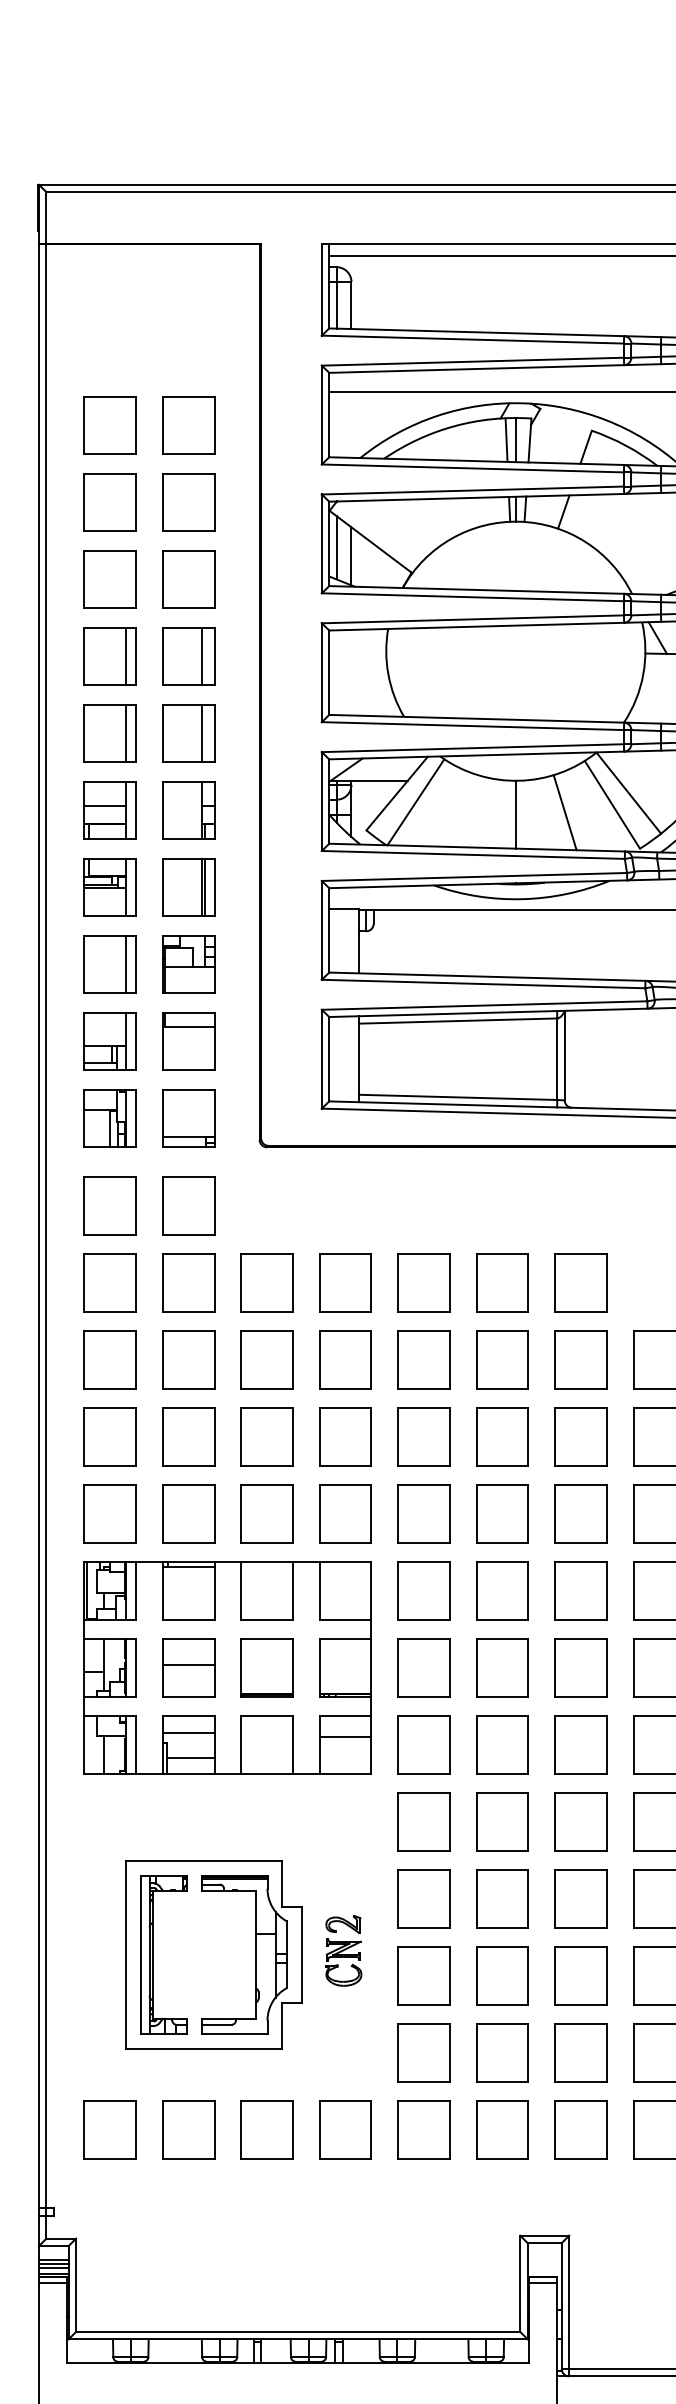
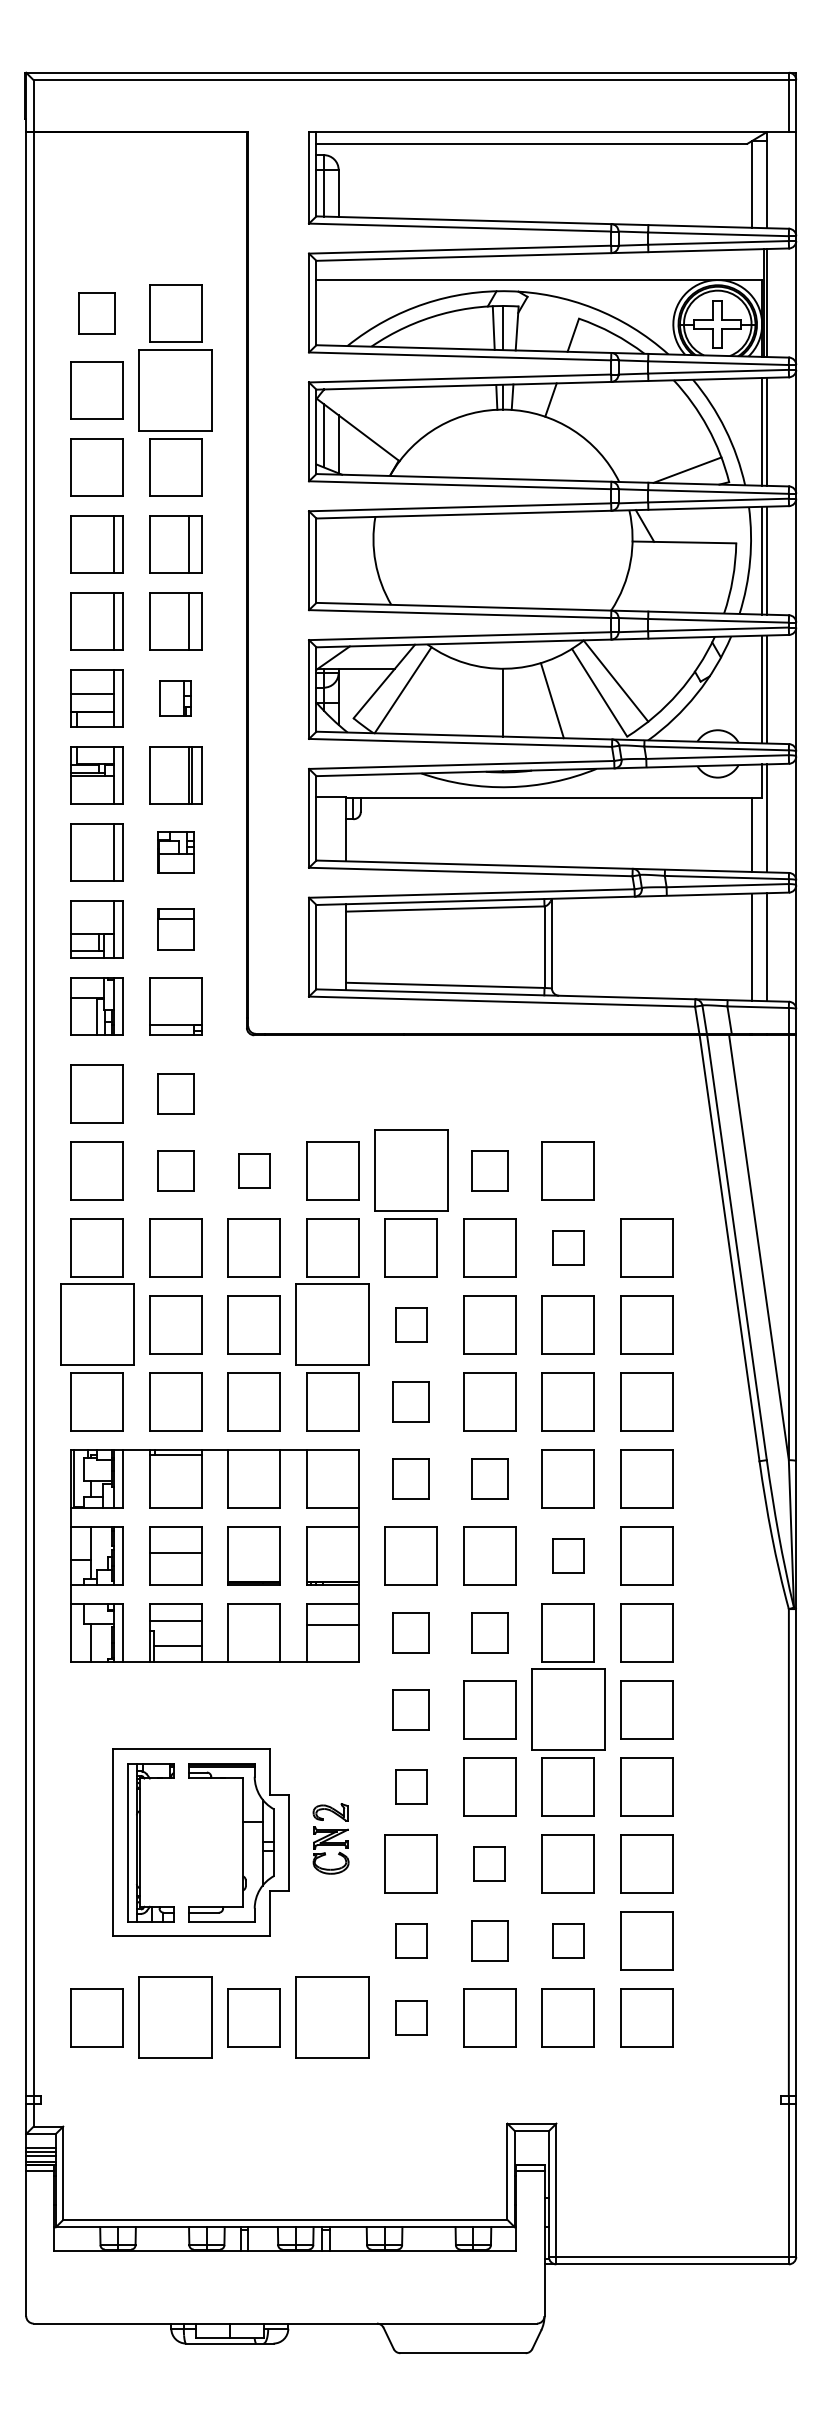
part: (109, 425) -> (96, 313), size x0.7
part: (188, 502) -> (175, 390), size x1.4
part: (188, 810) -> (175, 698), size x0.6
part: (188, 964) -> (175, 852), size x0.7
part: (188, 1041) -> (175, 929), size x0.7
part: (188, 1205) -> (175, 1093), size x0.7
part: (188, 1282) -> (175, 1170), size x0.7
part: (266, 1282) -> (253, 1170), size x0.6
part: (423, 1282) -> (410, 1170), size x1.4
part: (502, 1282) -> (489, 1170), size x0.7
part: (580, 1359) -> (567, 1247), size x0.6
part: (109, 1436) -> (96, 1324), size x1.4
part: (345, 1436) -> (332, 1324), size x1.4
part: (423, 1436) -> (410, 1324), size x0.6
part: (423, 1513) -> (410, 1401), size x0.7
part: (423, 1590) -> (410, 1478), size x0.7
part: (502, 1590) -> (489, 1478), size x0.7
part: (580, 1667) -> (567, 1555), size x0.6
part: (423, 1744) -> (410, 1632), size x0.7
part: (502, 1744) -> (489, 1632), size x0.7
part: (423, 1821) -> (410, 1709), size x0.7
part: (580, 1821) -> (567, 1709), size x1.4
part: (423, 1898) -> (410, 1786), size x0.6
part: (502, 1975) -> (489, 1863), size x0.6
part: (423, 2052) -> (410, 1940), size x0.6
part: (502, 2052) -> (489, 1940), size x0.7
part: (580, 2052) -> (567, 1940), size x0.6
part: (188, 2129) -> (175, 2017), size x1.4
part: (345, 2129) -> (332, 2017), size x1.4
part: (423, 2129) -> (410, 2017), size x0.6

